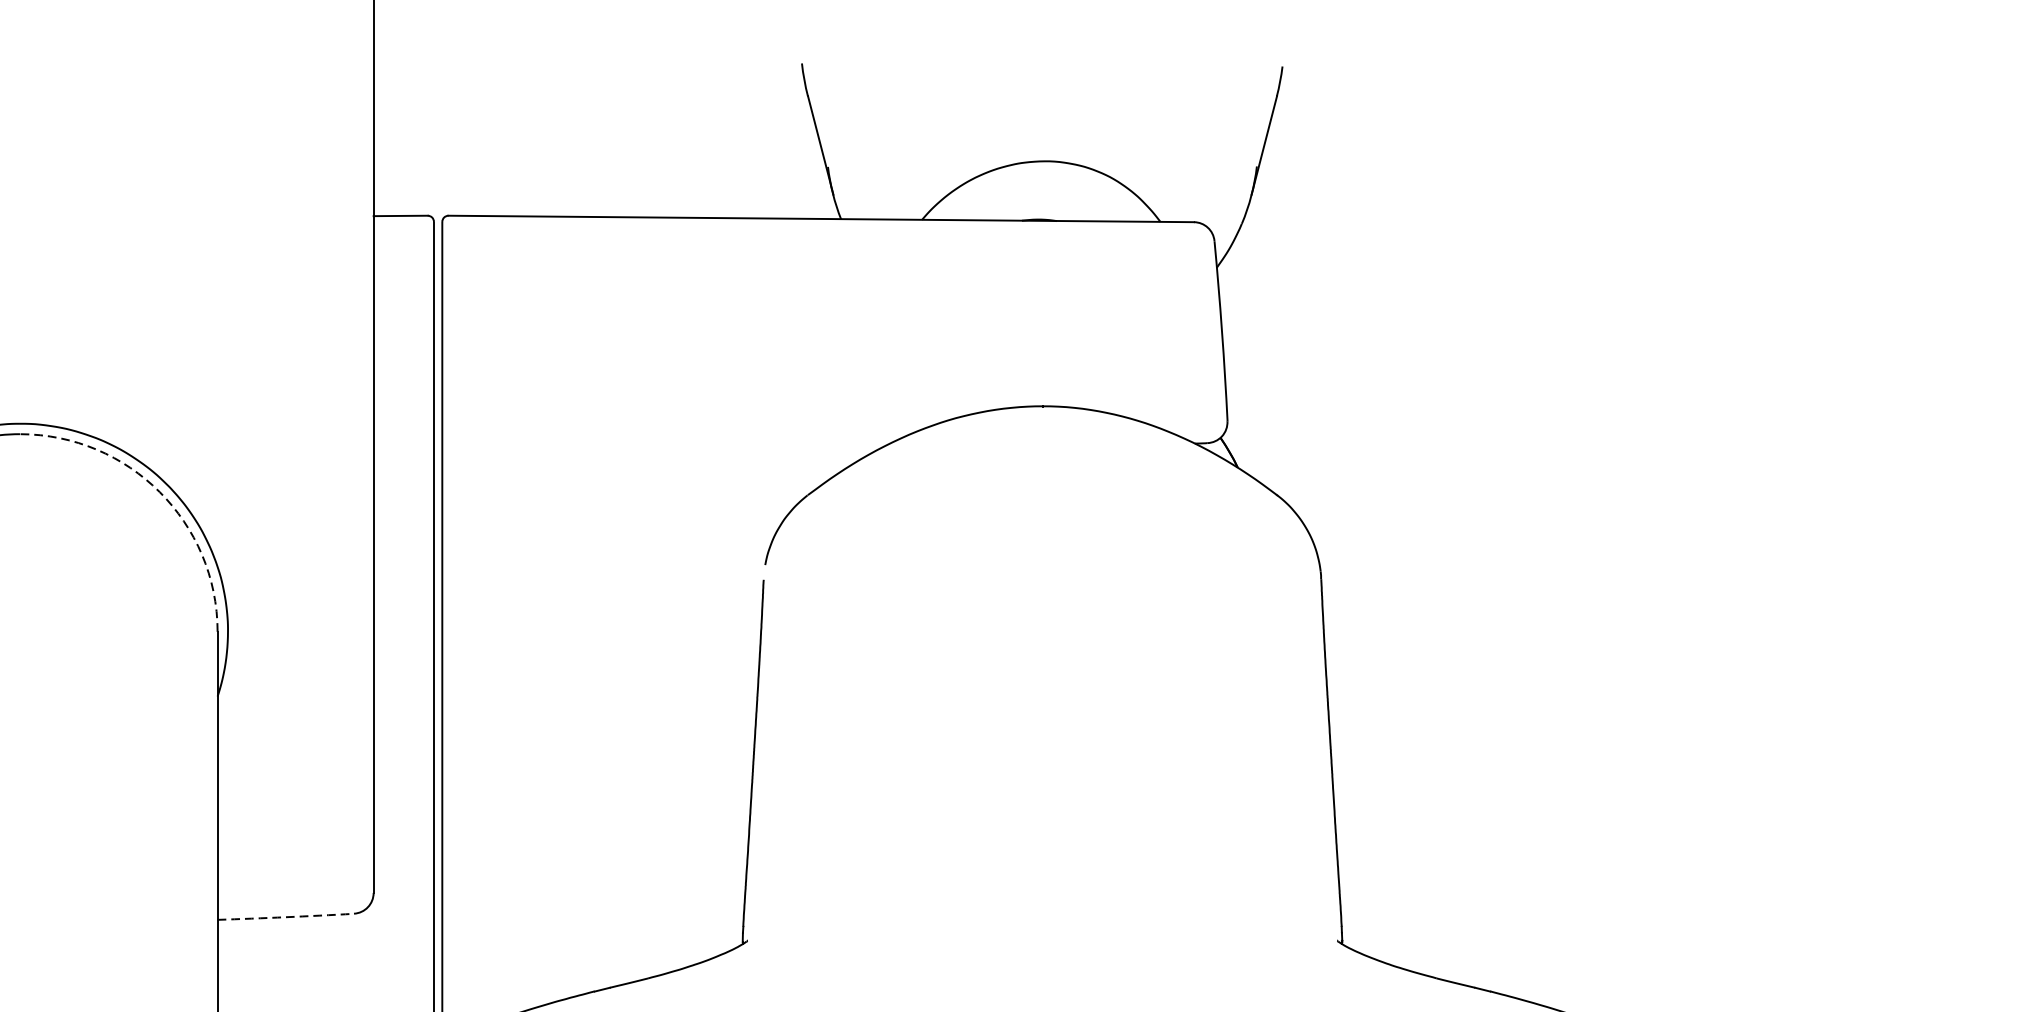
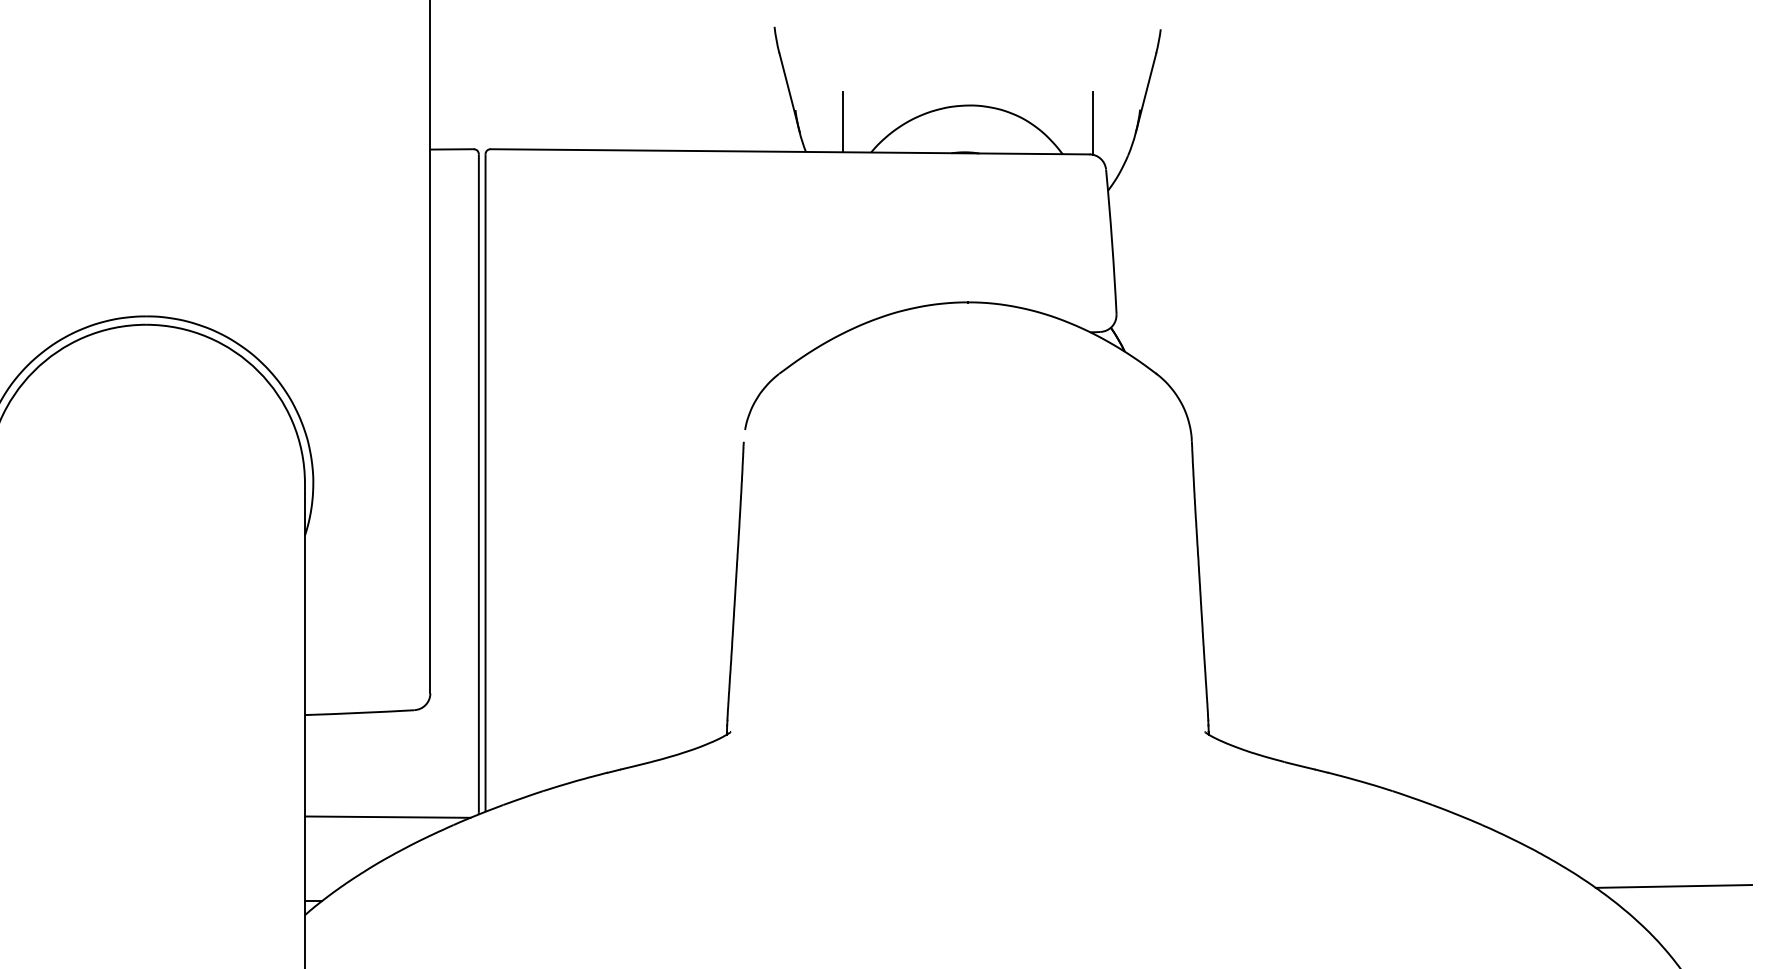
line: (886, 181) -> (842, 121), added
line: (1198, 182) -> (1093, 122), added
arc: (159, 492) -> (258, 371), dashed -> solid
arc: (285, 916) -> (359, 712), dashed -> solid

